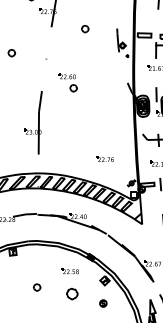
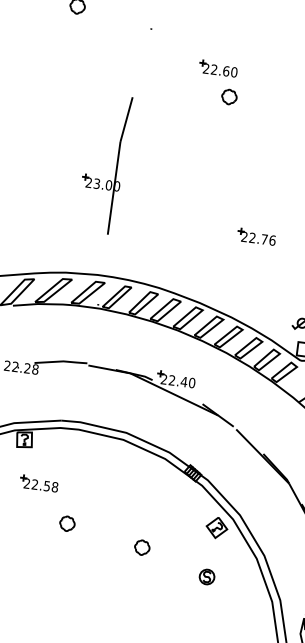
part: (67, 82) -> (217, 82), moved
part: (104, 158) -> (255, 235), moved
part: (69, 271) -> (37, 484), moved
part: (72, 293) -> (142, 546), size x0.62

